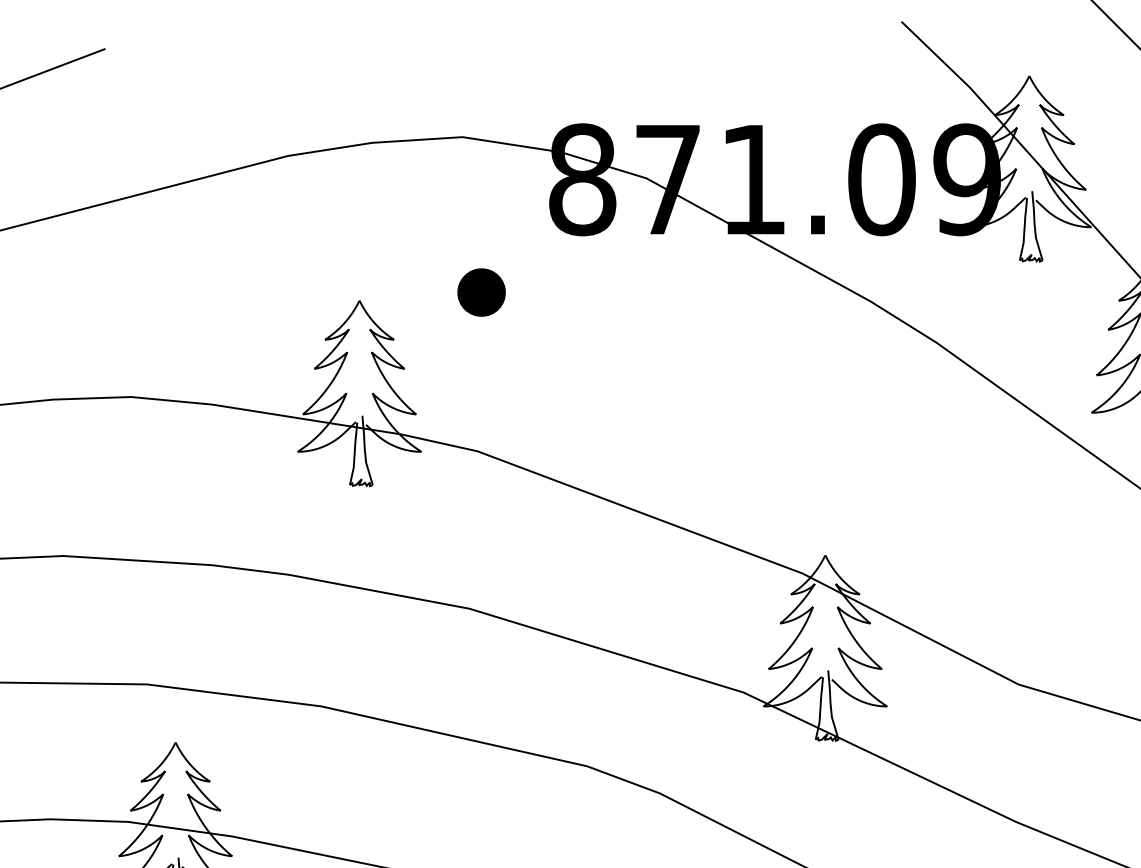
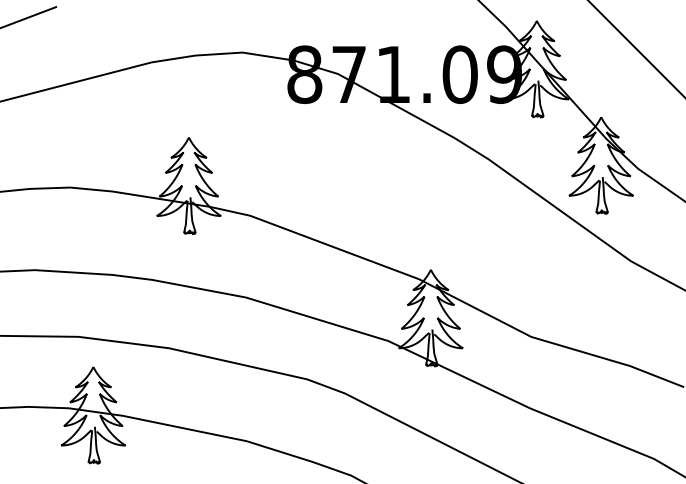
part: (479, 290) -> (251, 132), removed

